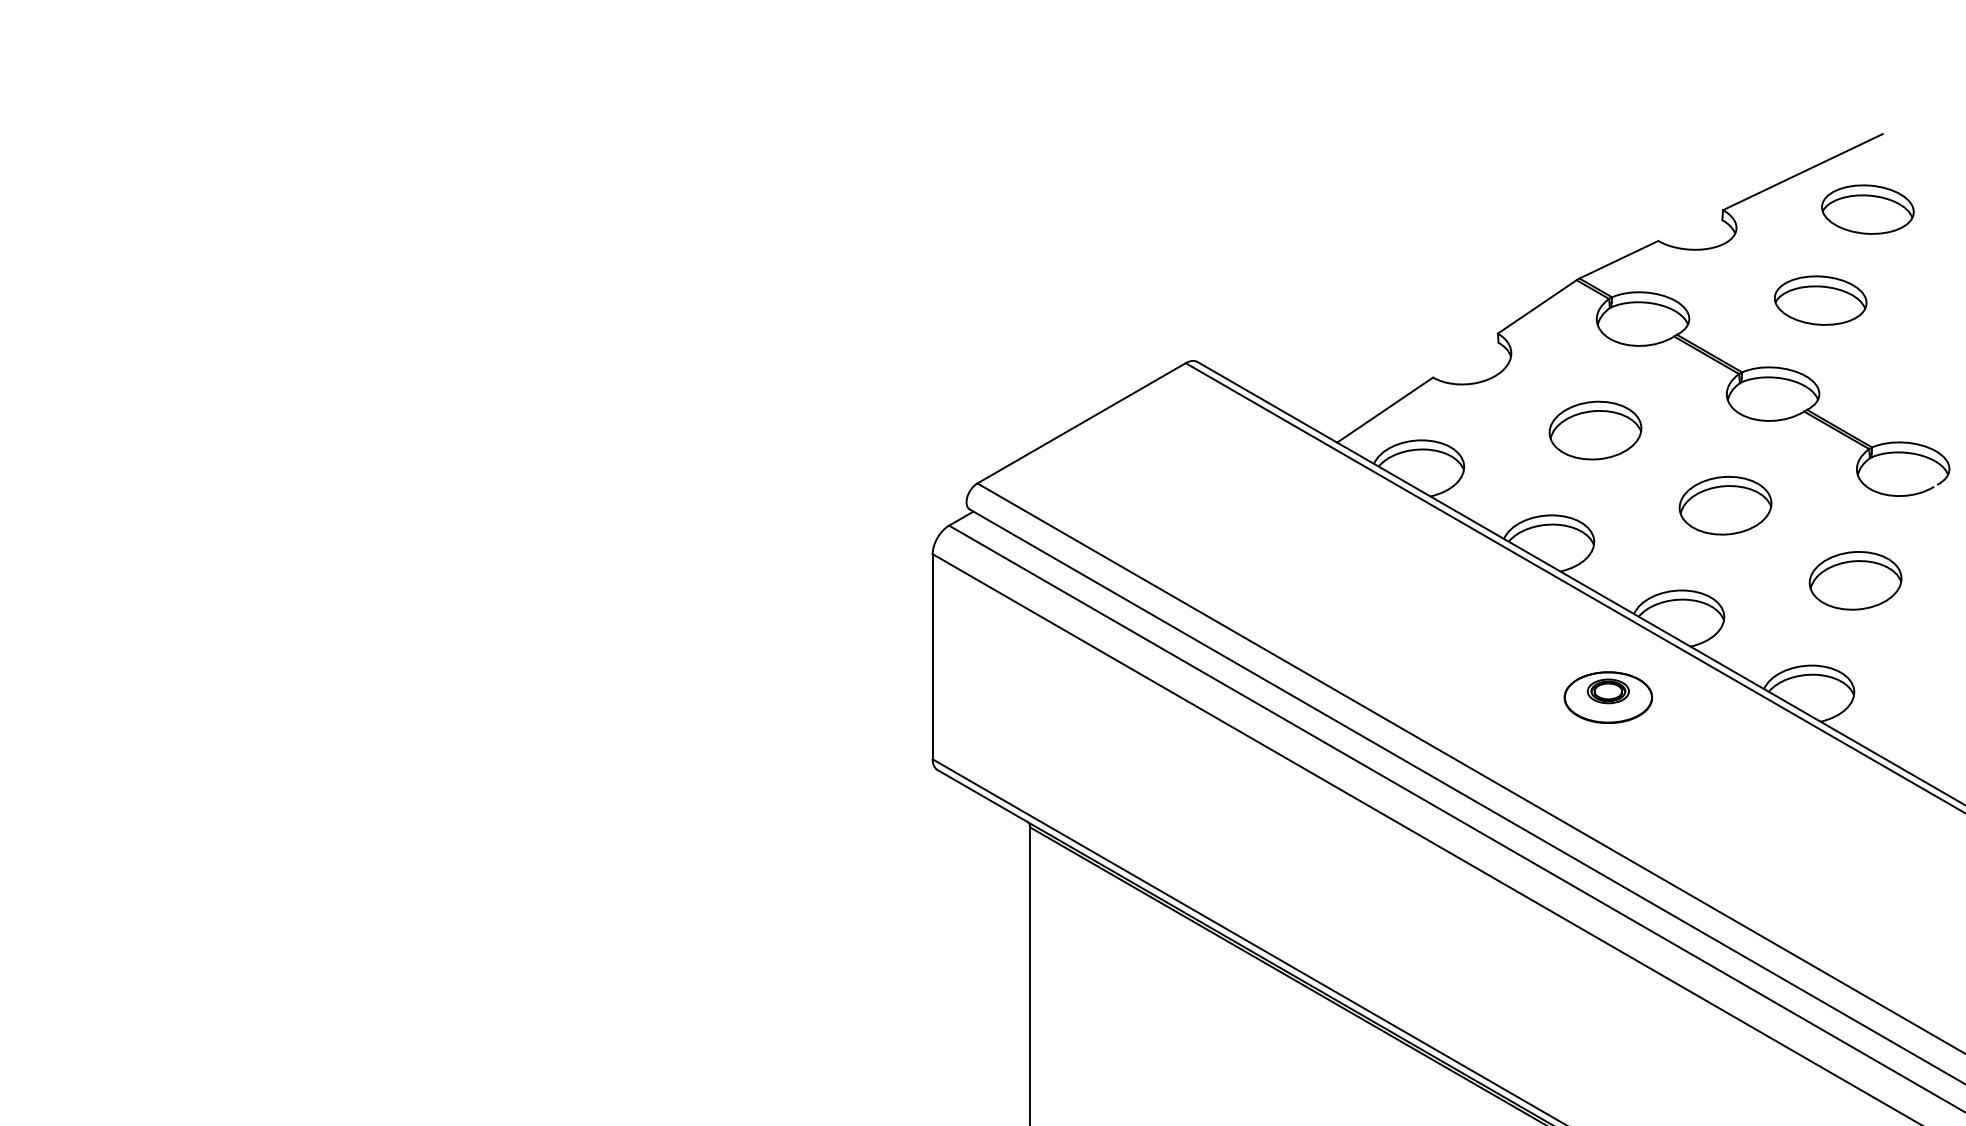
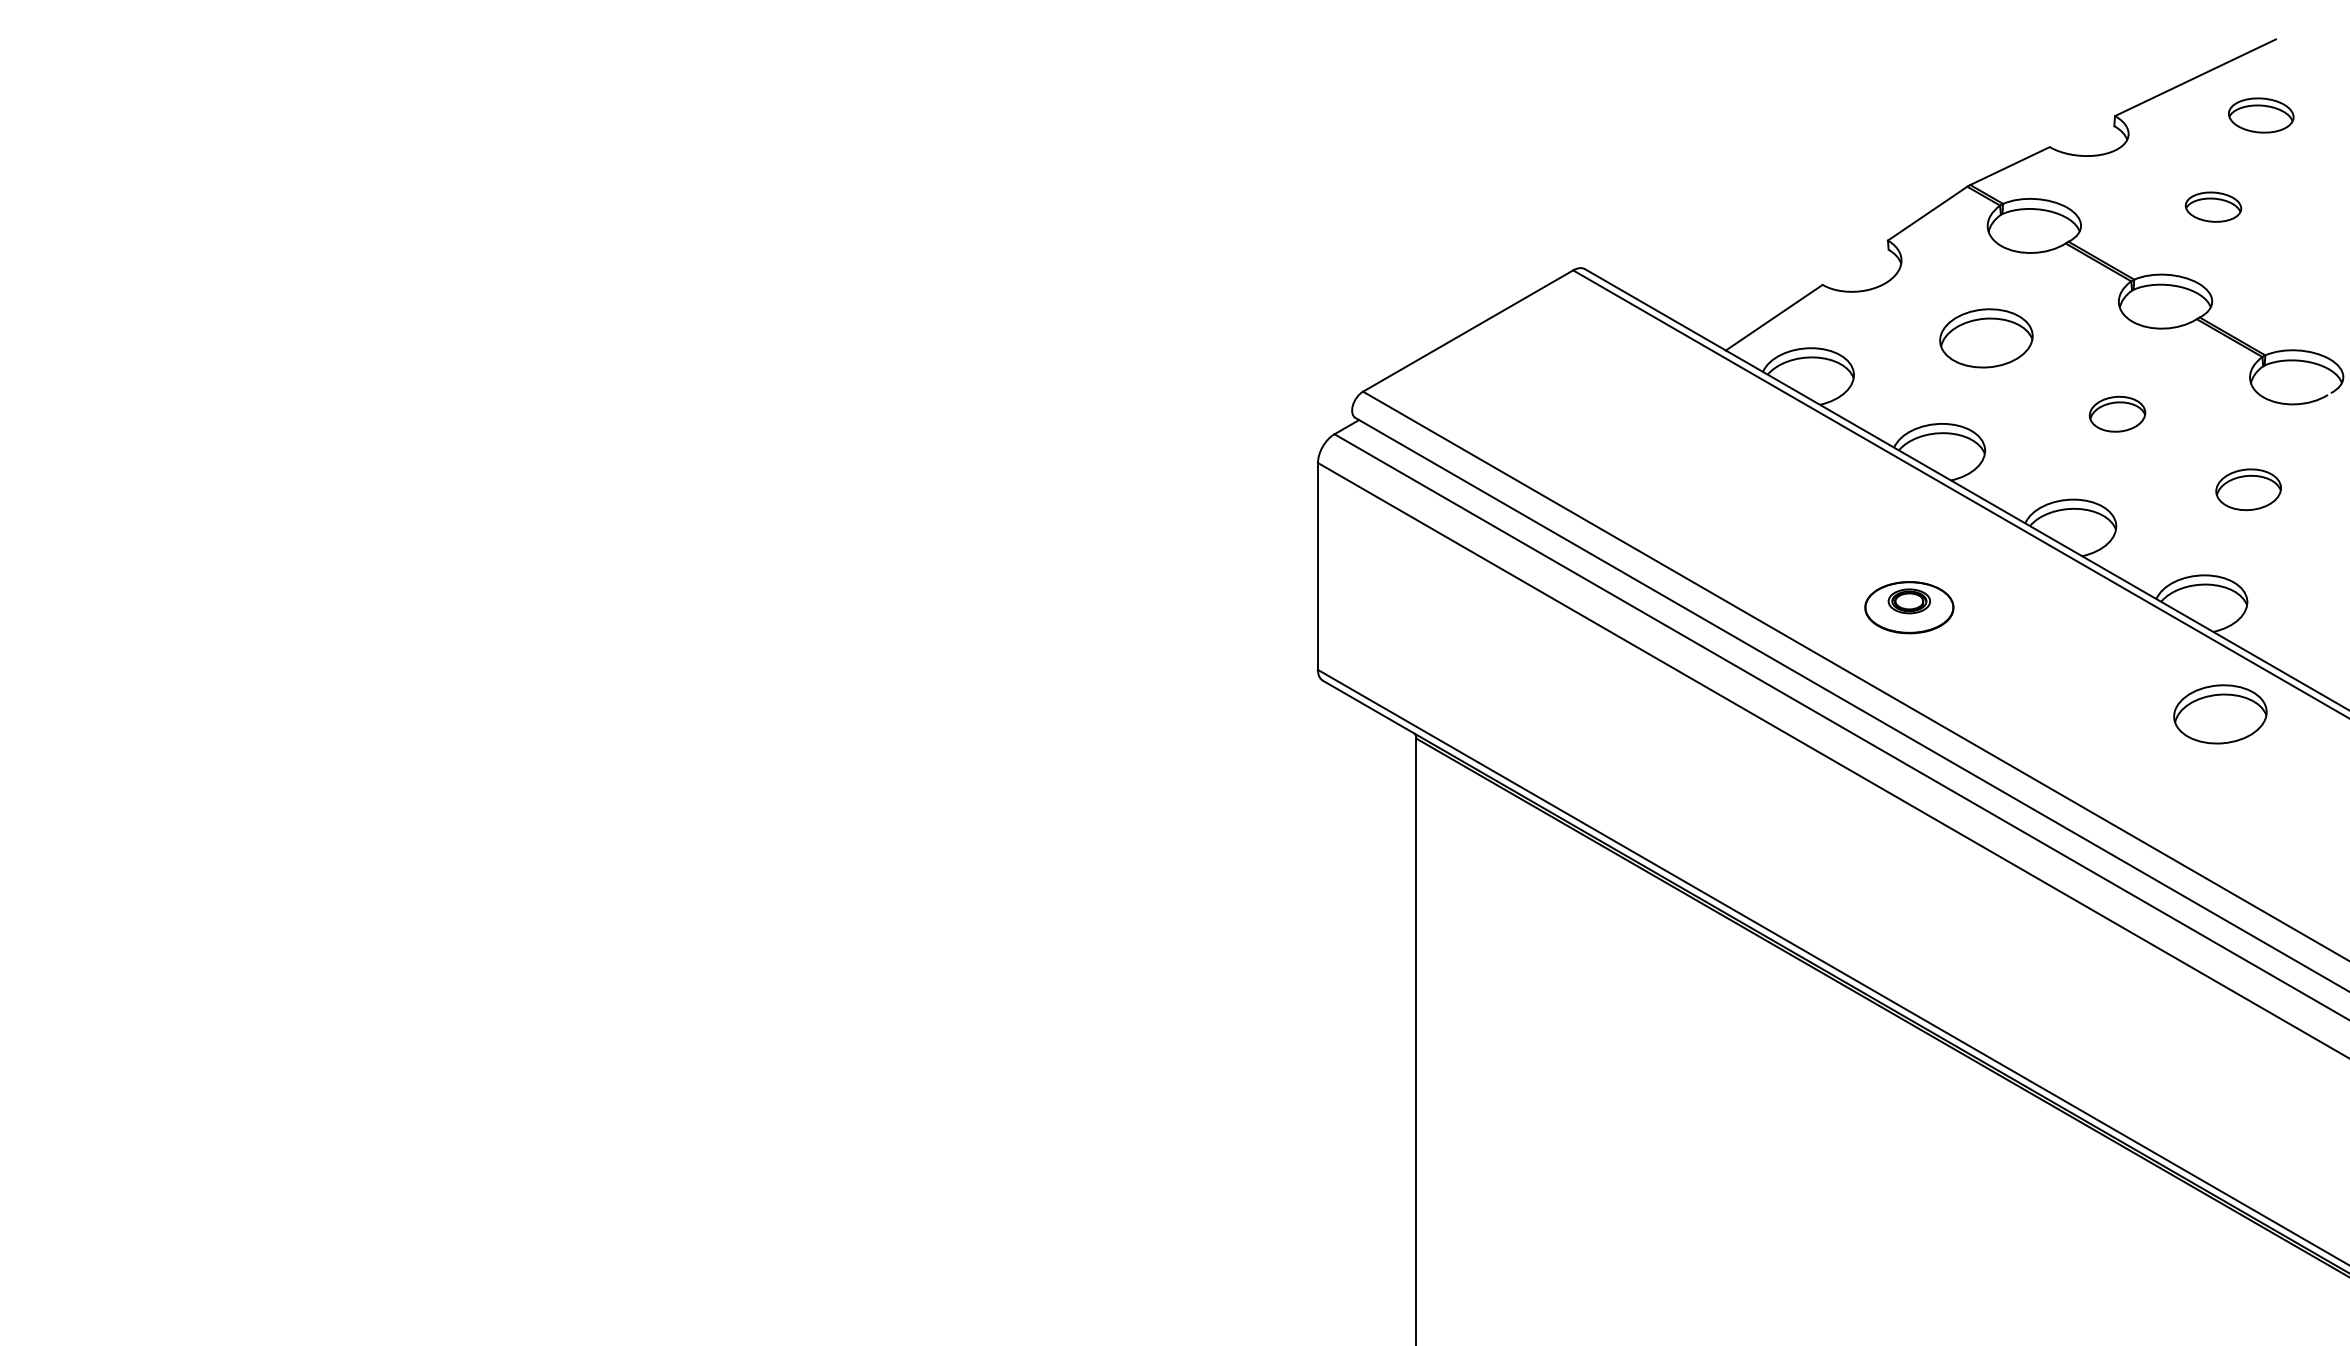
part: (1868, 209) -> (2261, 115), size x0.7
part: (1820, 299) -> (2213, 206), size x0.6
part: (1725, 506) -> (2117, 414), size x0.6
part: (1855, 580) -> (2248, 489), size x0.7
part: (1608, 697) -> (1909, 607), moved
part: (1827, 803) -> (2220, 714), added

